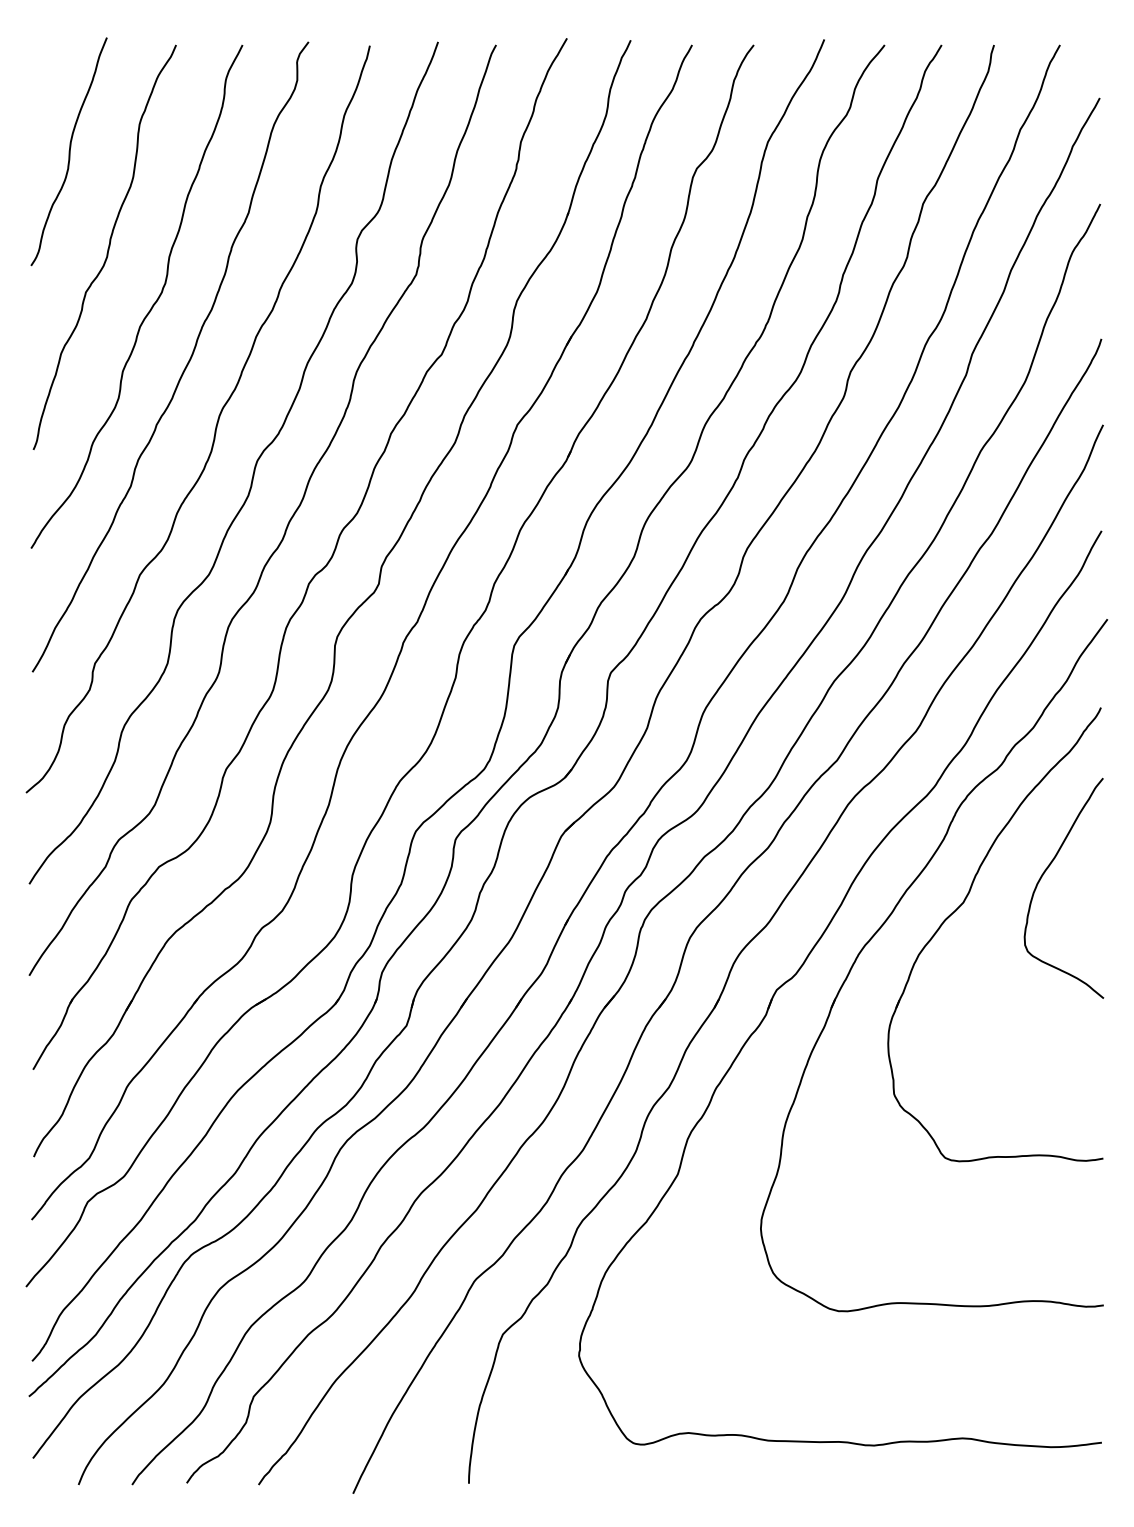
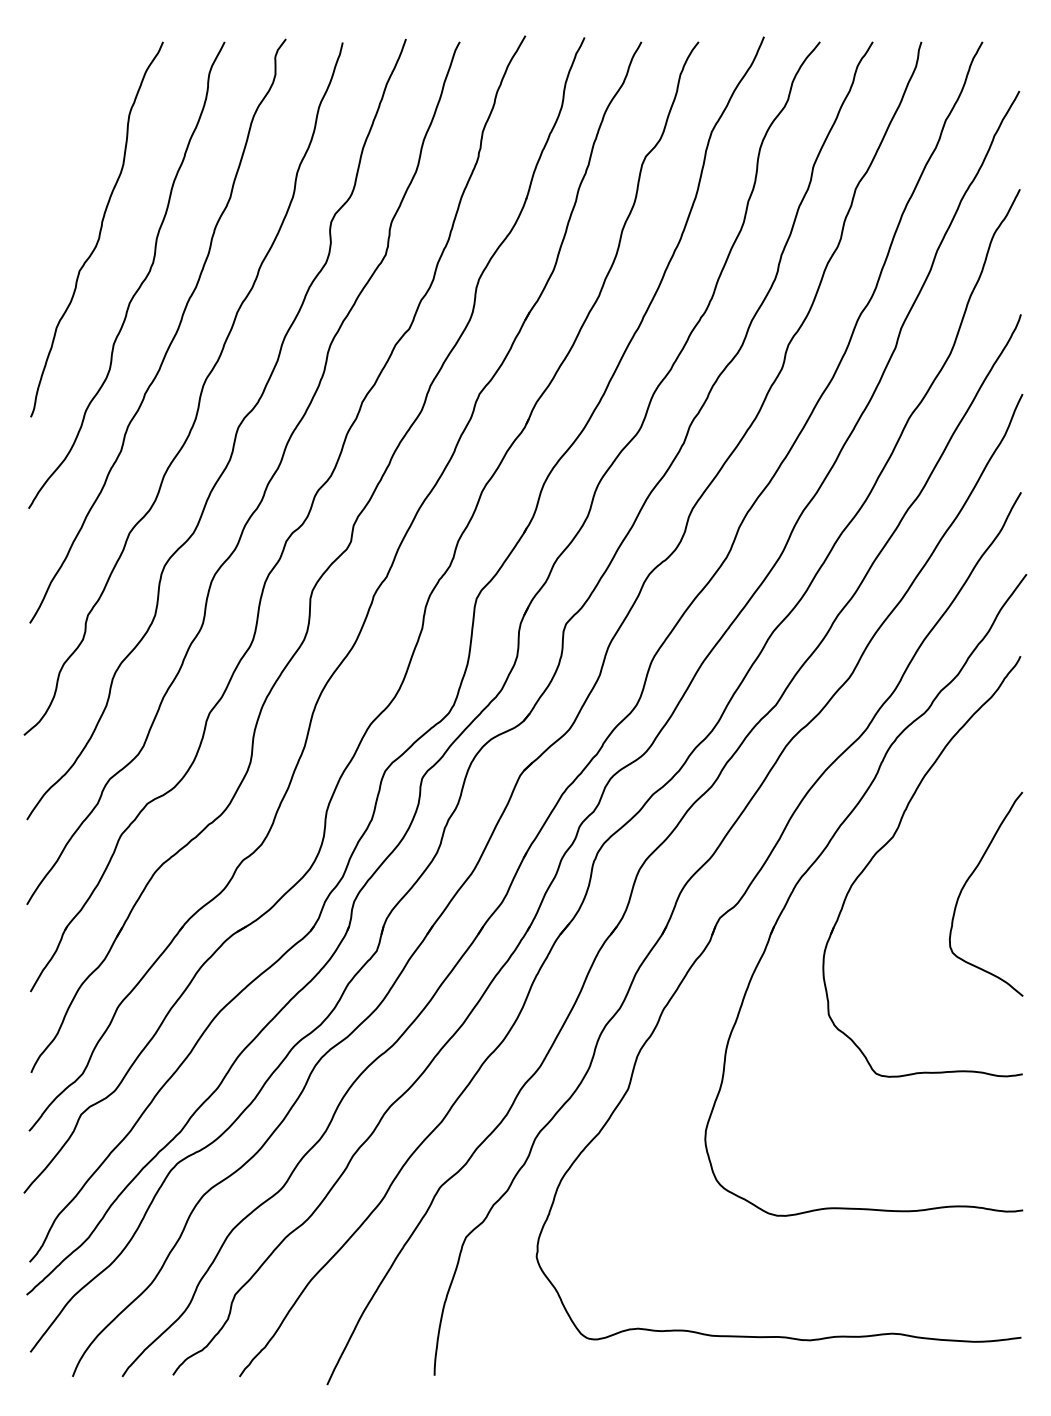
curve: (68, 151) -> (63, 140), removed
curve: (1042, 877) -> (966, 884), moved

